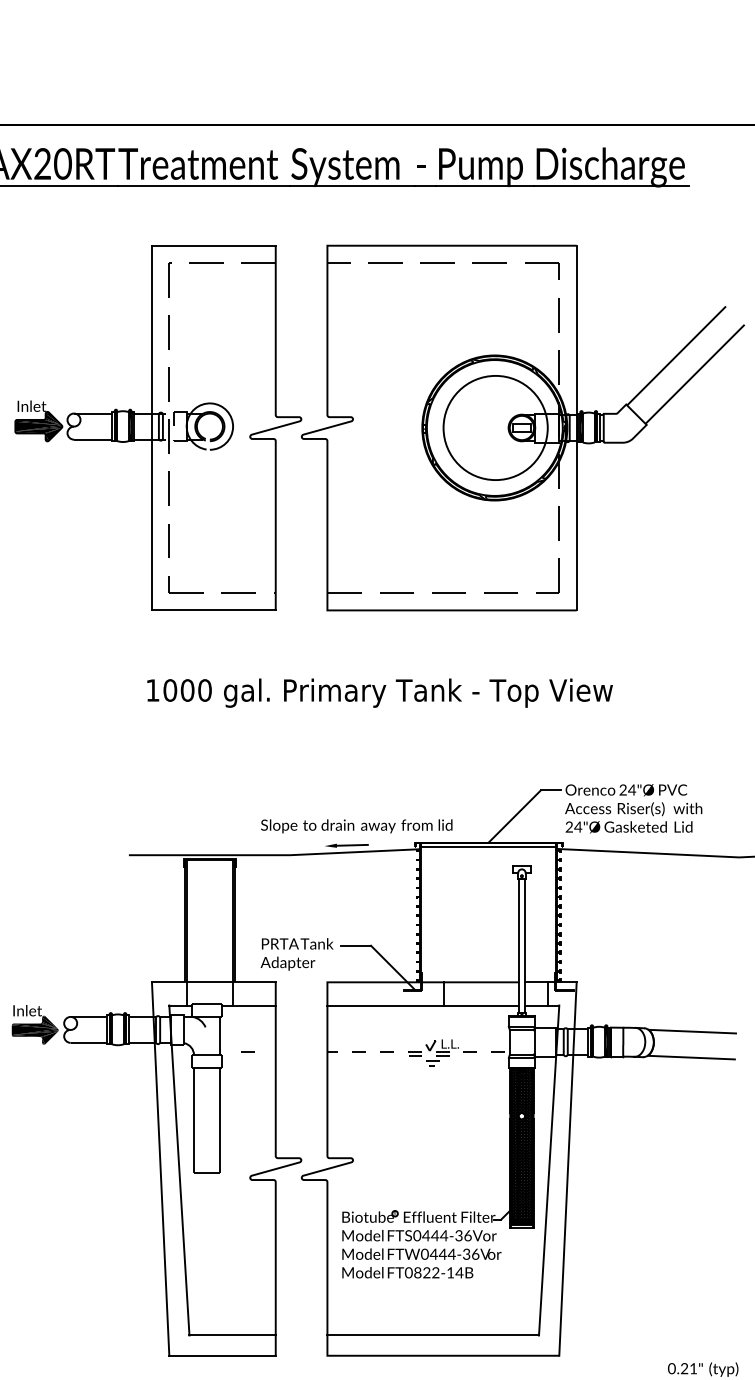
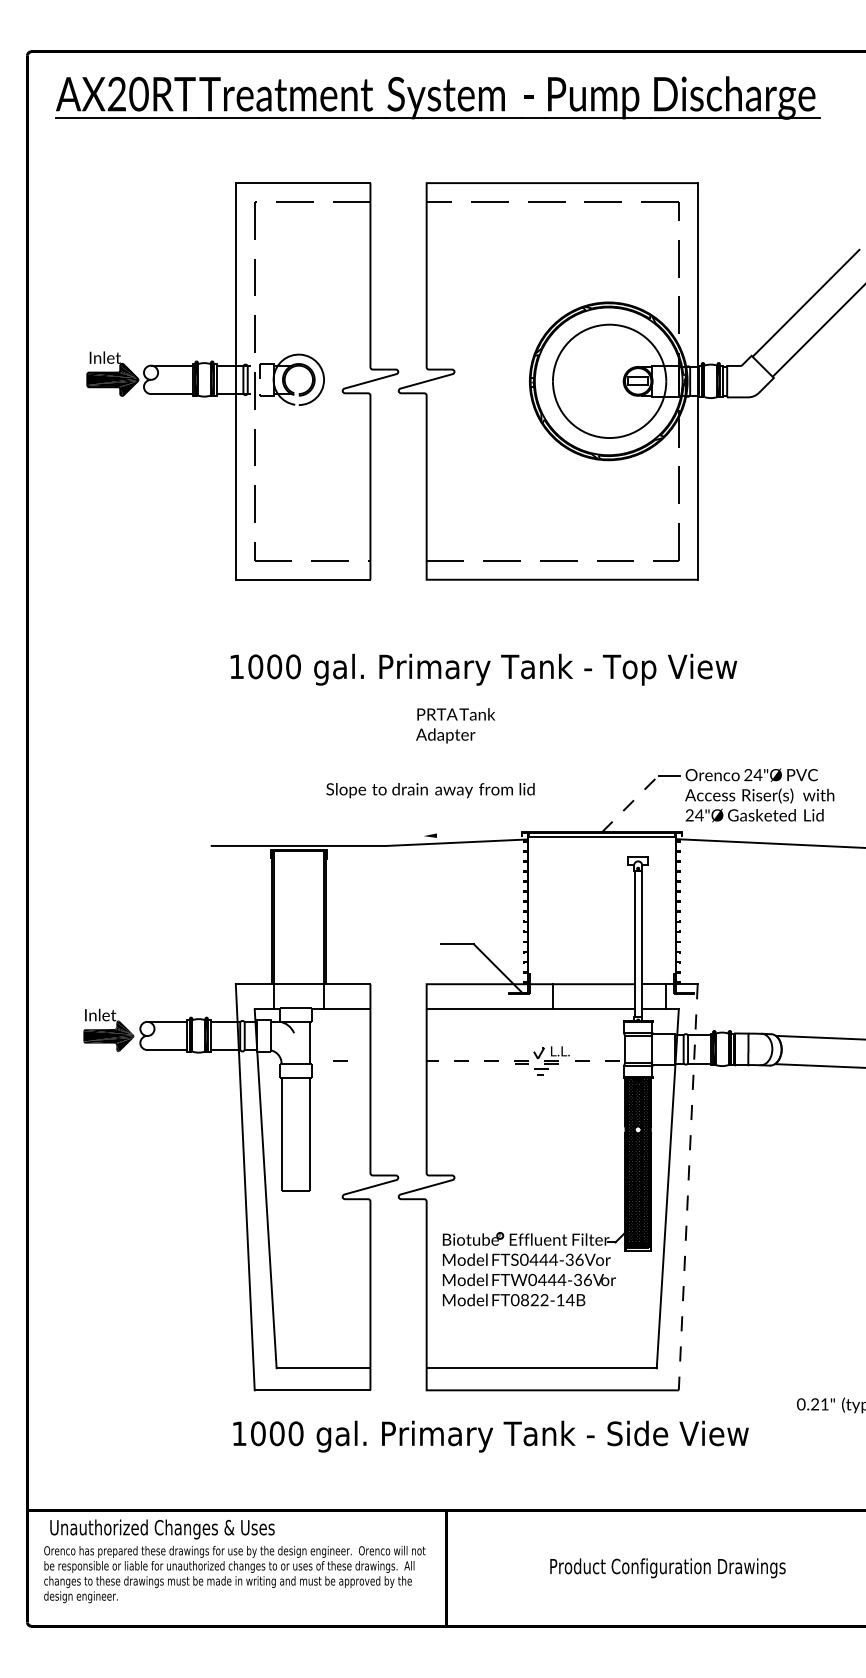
line: (514, 816) -> (630, 803), solid -> dashed
text: (356, 826) -> (430, 790), moved
line: (352, 844) -> (453, 834), removed
text: (296, 954) -> (455, 725), moved
line: (568, 1169) -> (688, 1187), solid -> dashed

